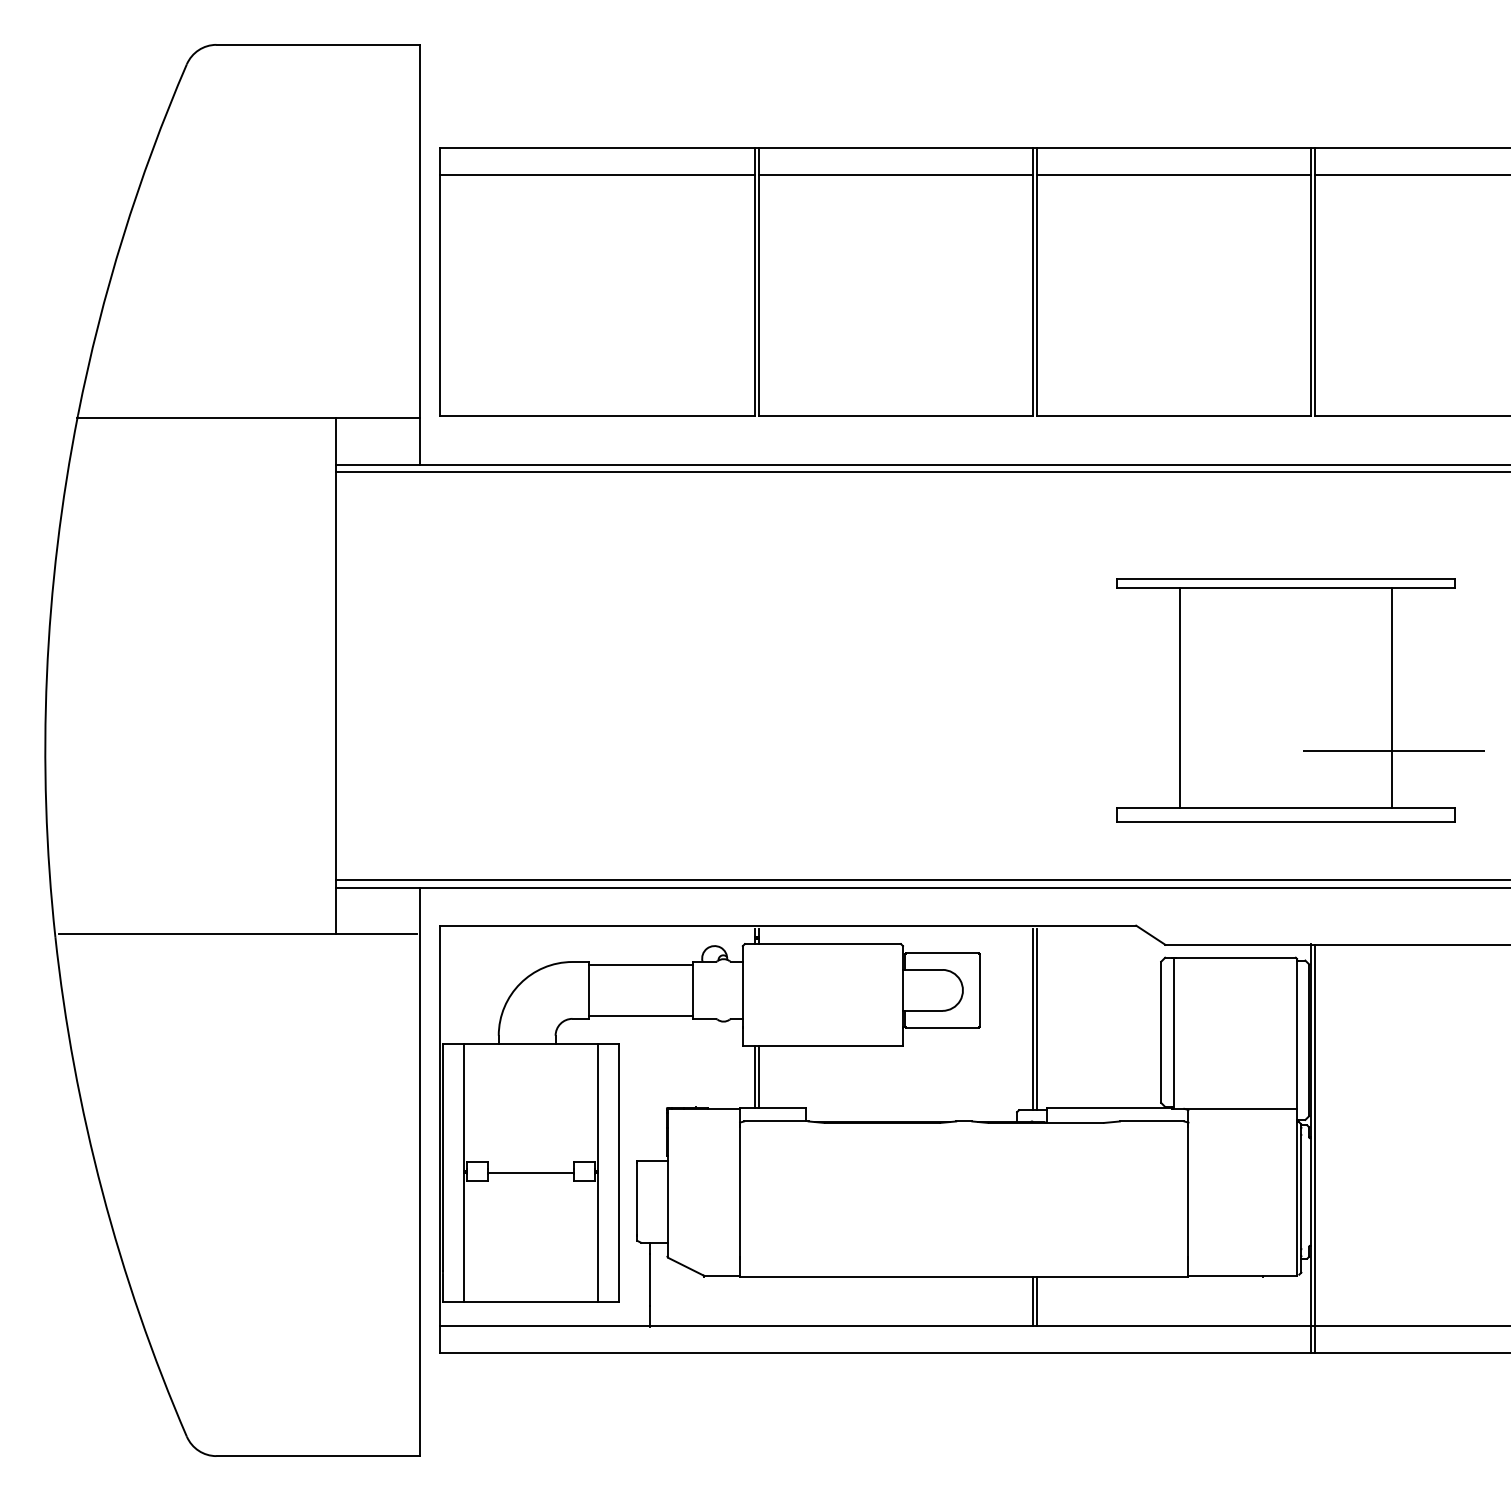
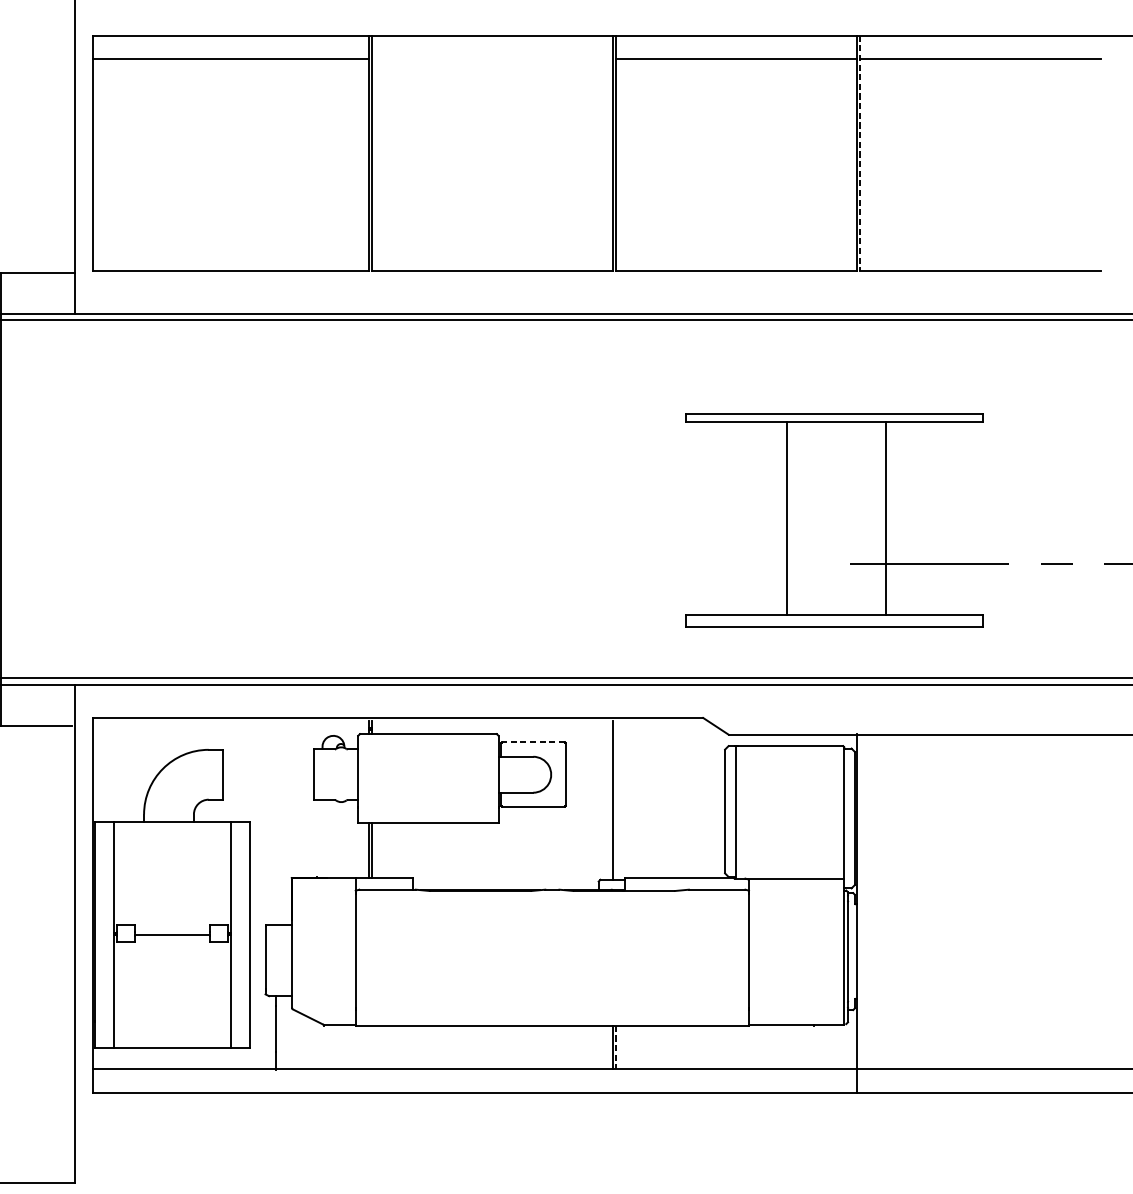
line: (896, 174) -> (492, 59), removed
line: (1315, 282) -> (860, 153), solid -> dashed
line: (1179, 698) -> (786, 518), moved
line: (1392, 698) -> (885, 518), moved
line: (941, 953) -> (532, 742), solid -> dashed
line: (640, 964) -> (268, 752), removed
line: (640, 1016) -> (268, 797), removed
line: (1037, 1019) -> (616, 800), removed
line: (1315, 1148) -> (860, 913), removed
line: (1037, 1301) -> (616, 1047), solid -> dashed

